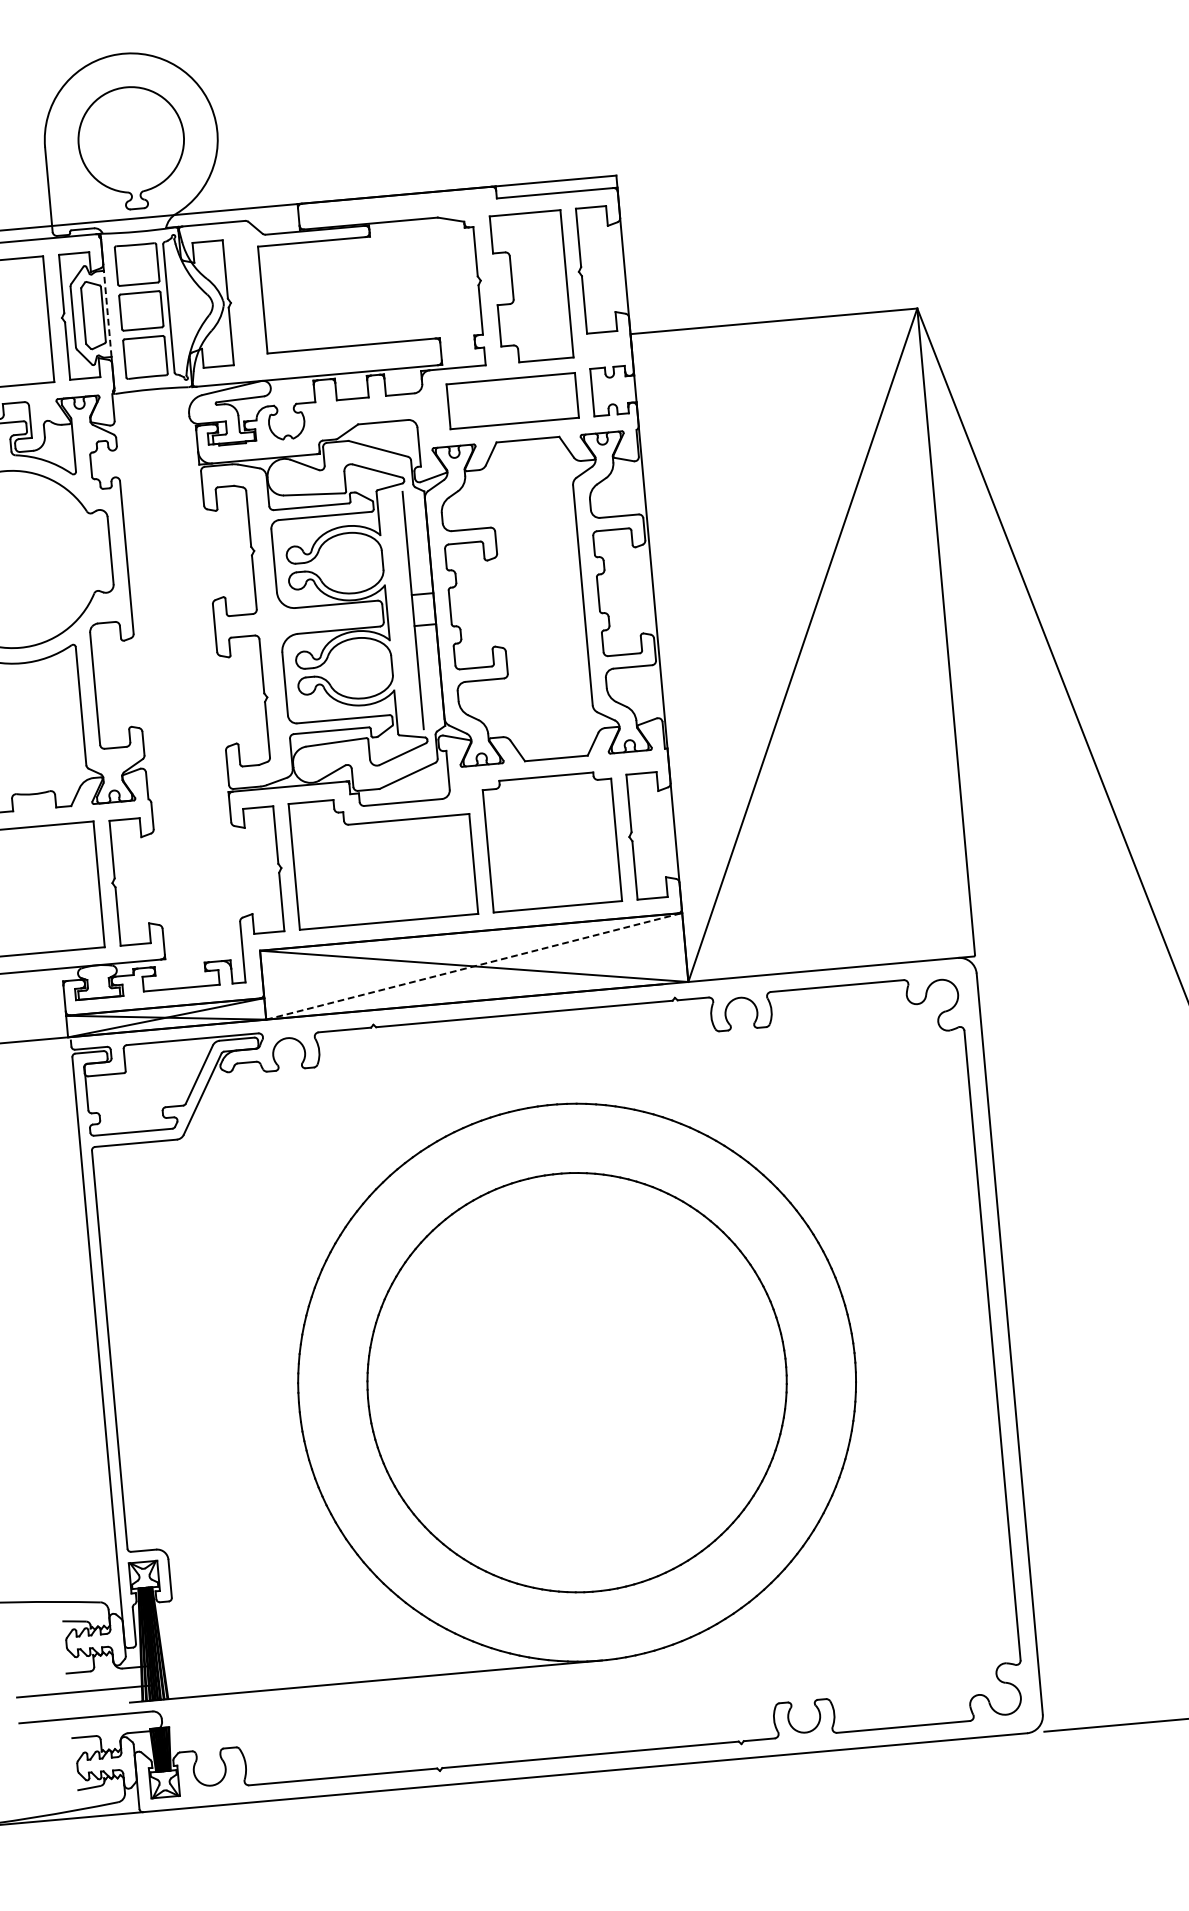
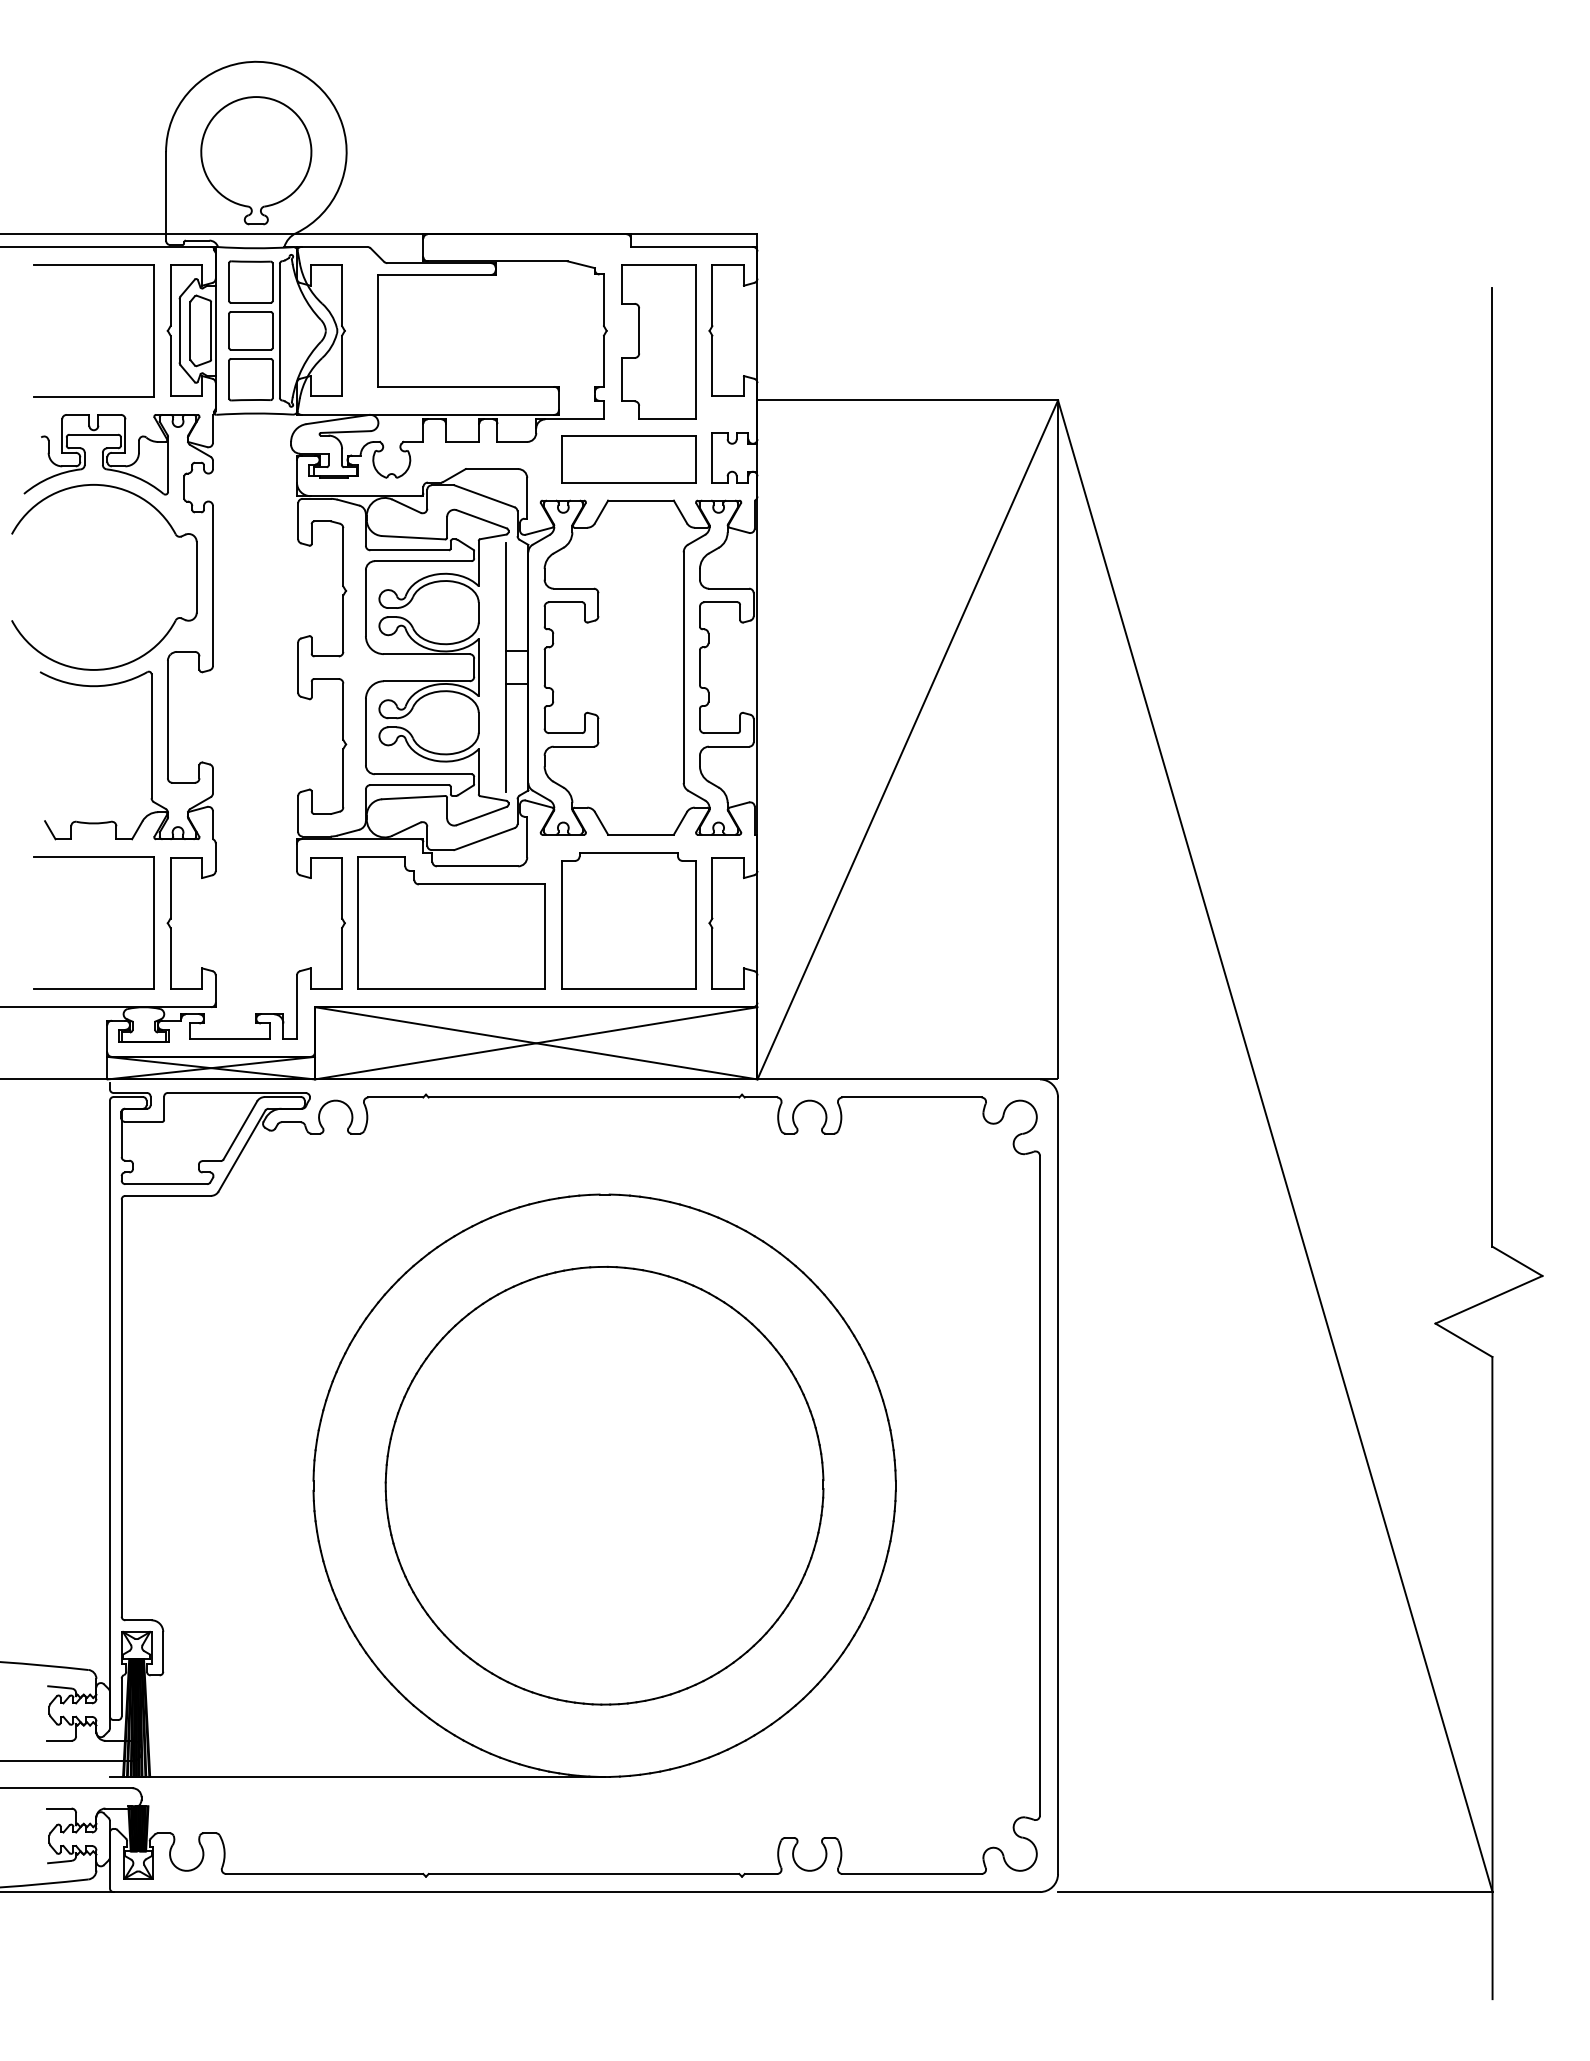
line: (107, 313) -> (215, 330), dashed -> solid
line: (474, 966) -> (536, 1043), dashed -> solid

